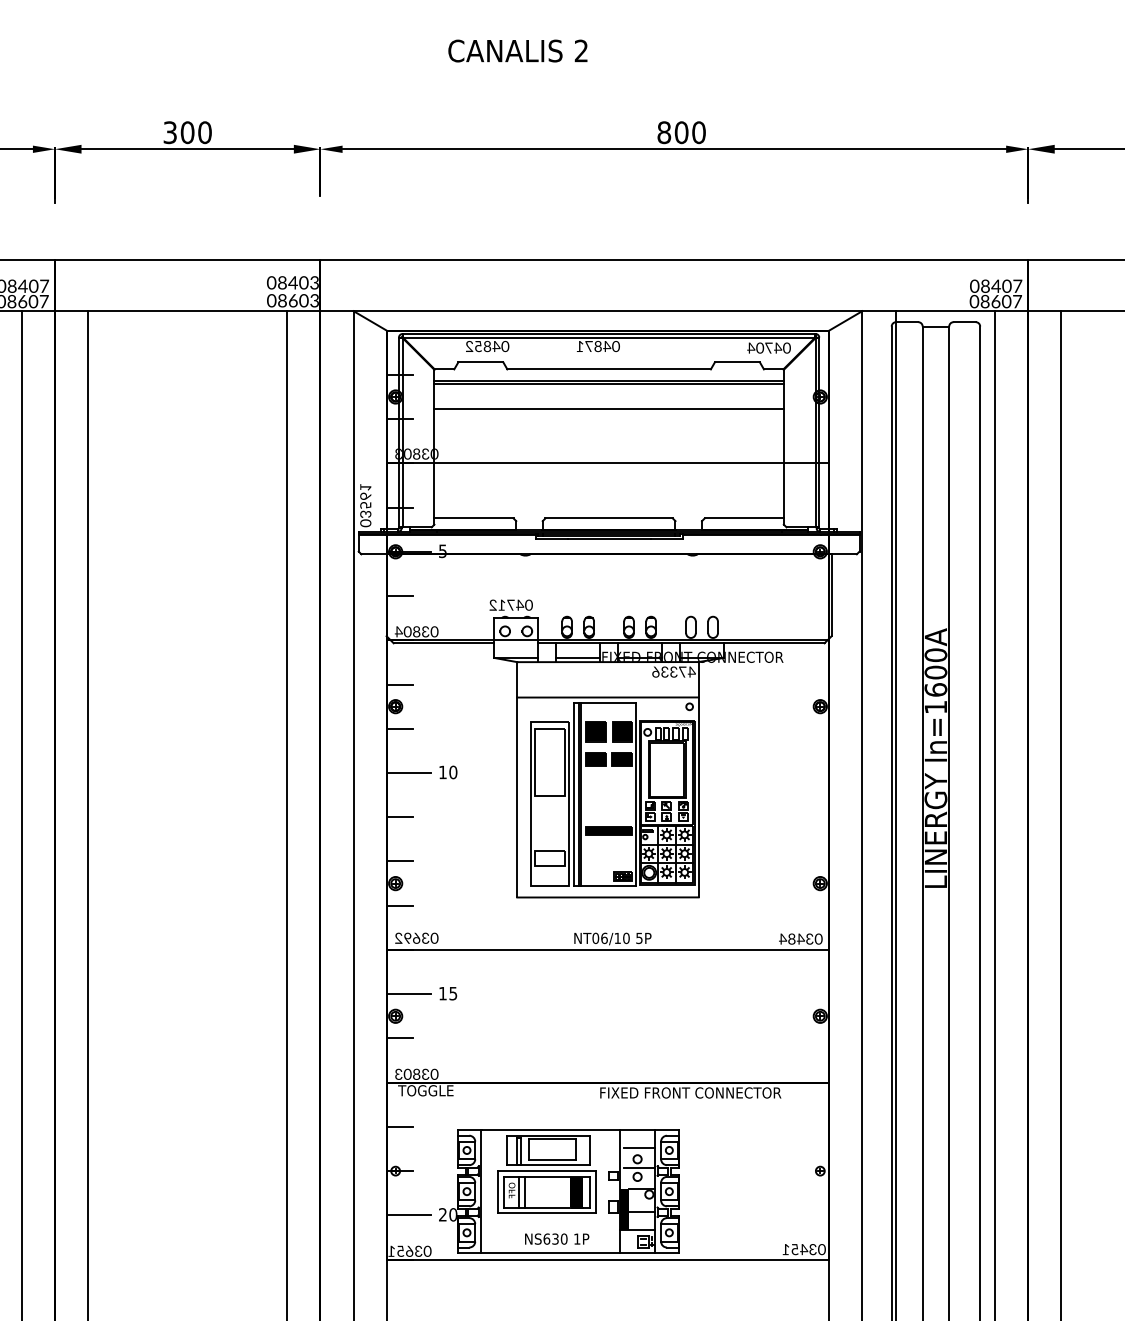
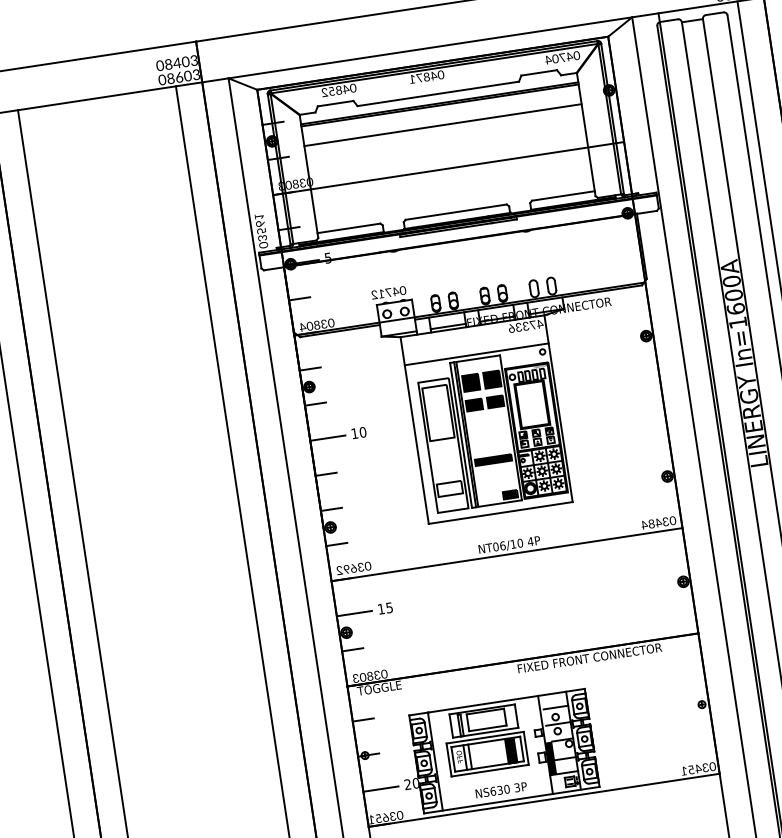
text: (638, 938) -> (529, 541), 5P -> 4P
text: (577, 1238) -> (517, 787), 1P -> 3P

